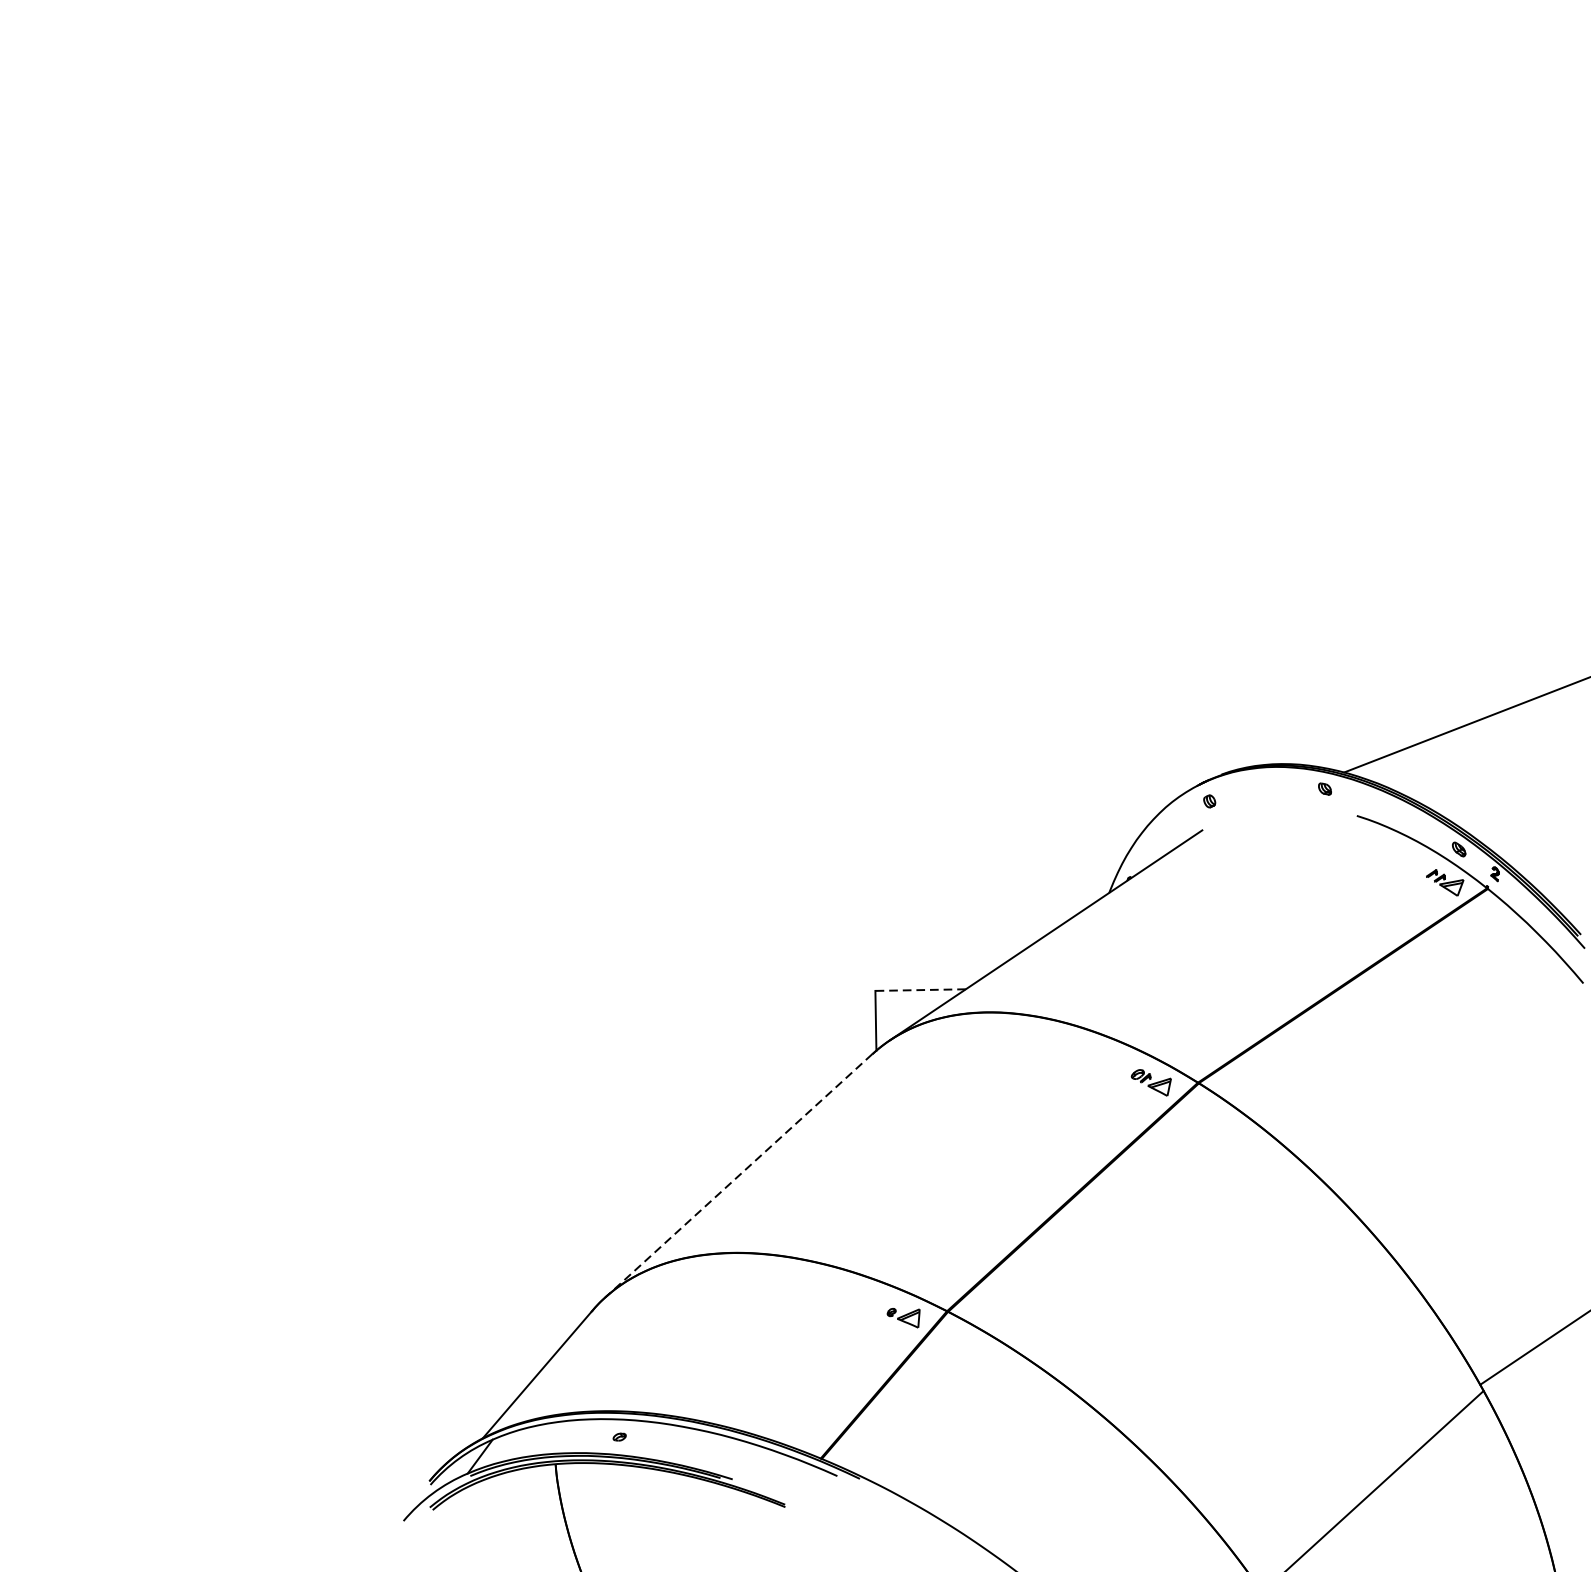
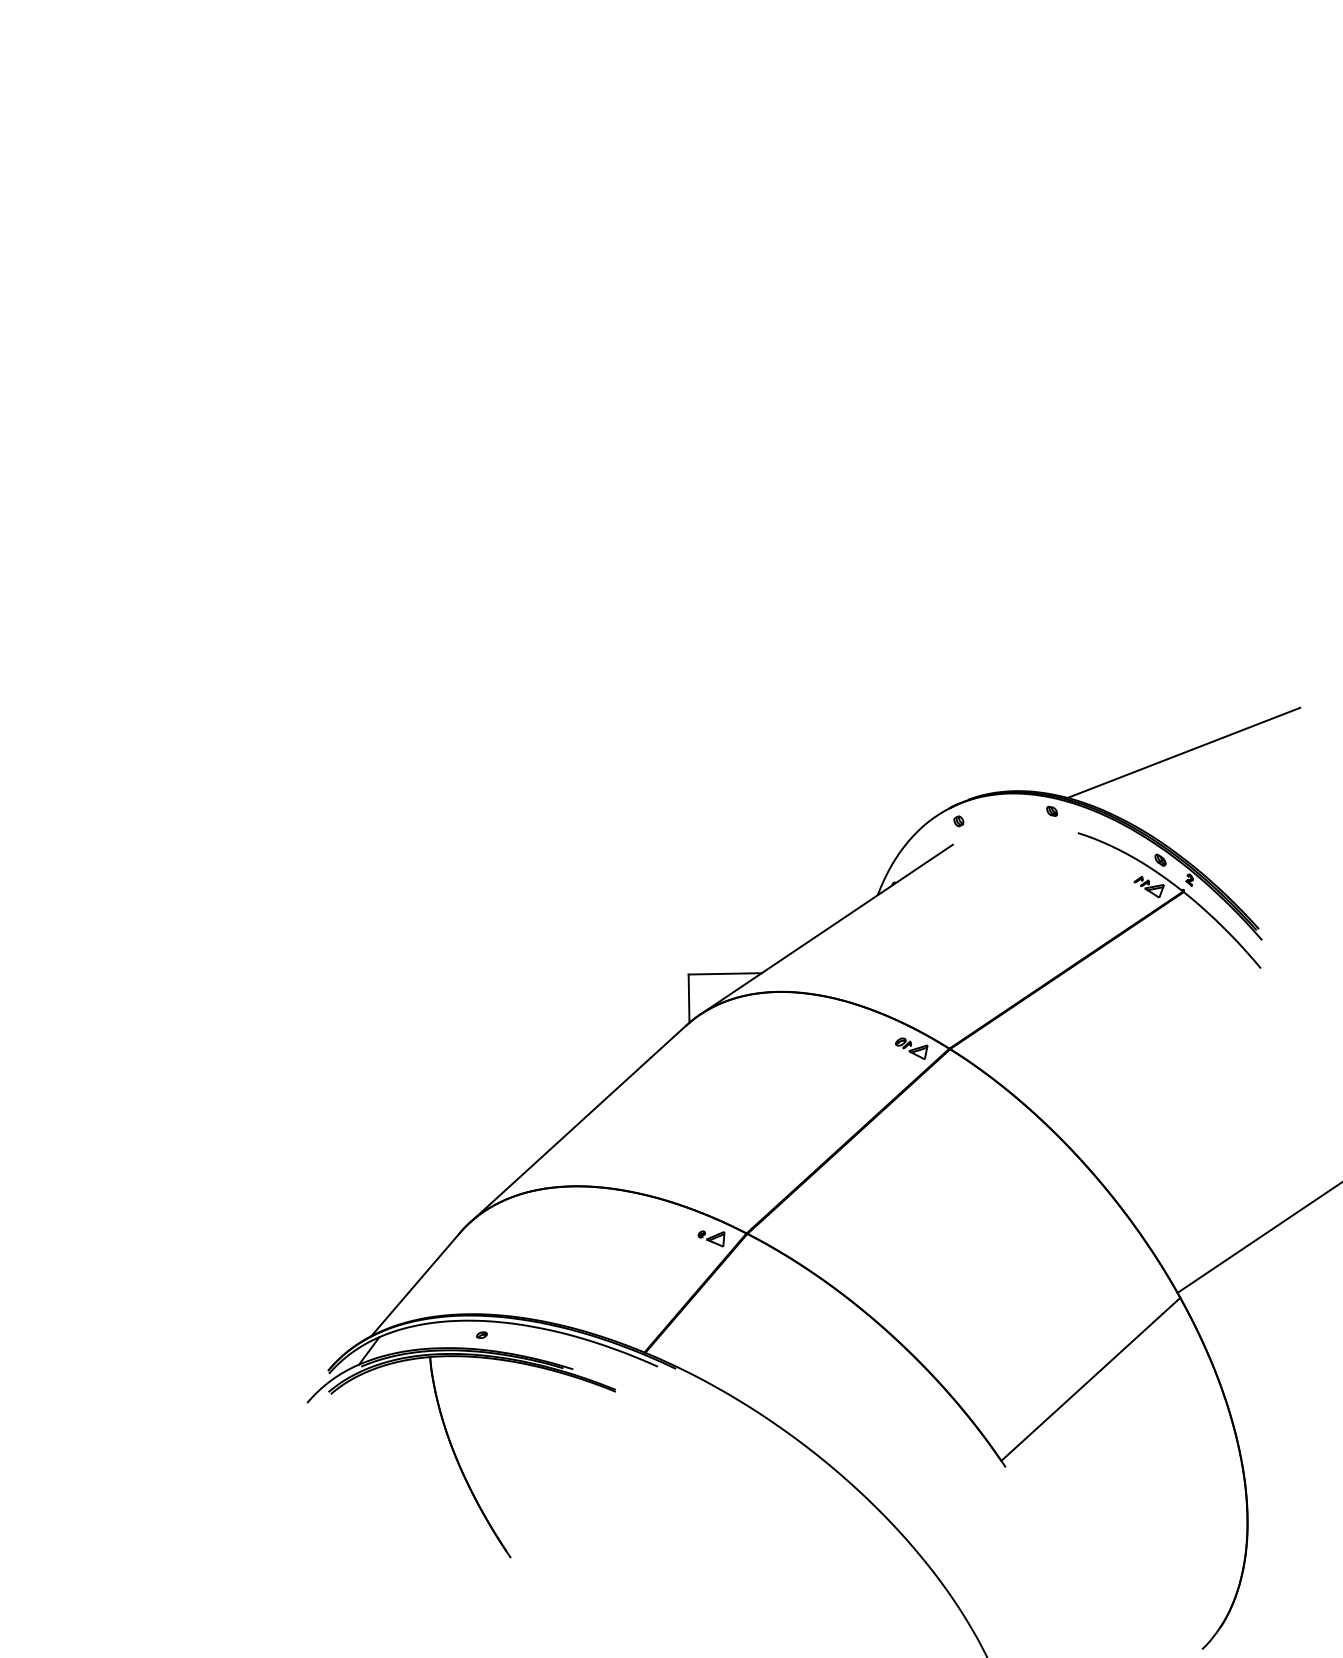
line: (920, 989) -> (725, 973), dashed -> solid
line: (737, 1176) -> (577, 1124), dashed -> solid

